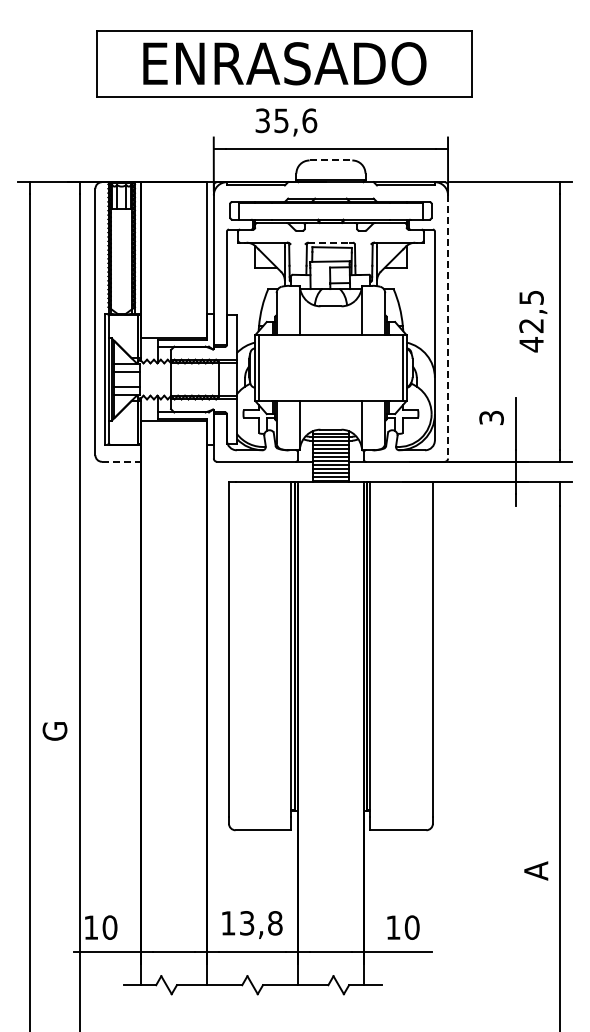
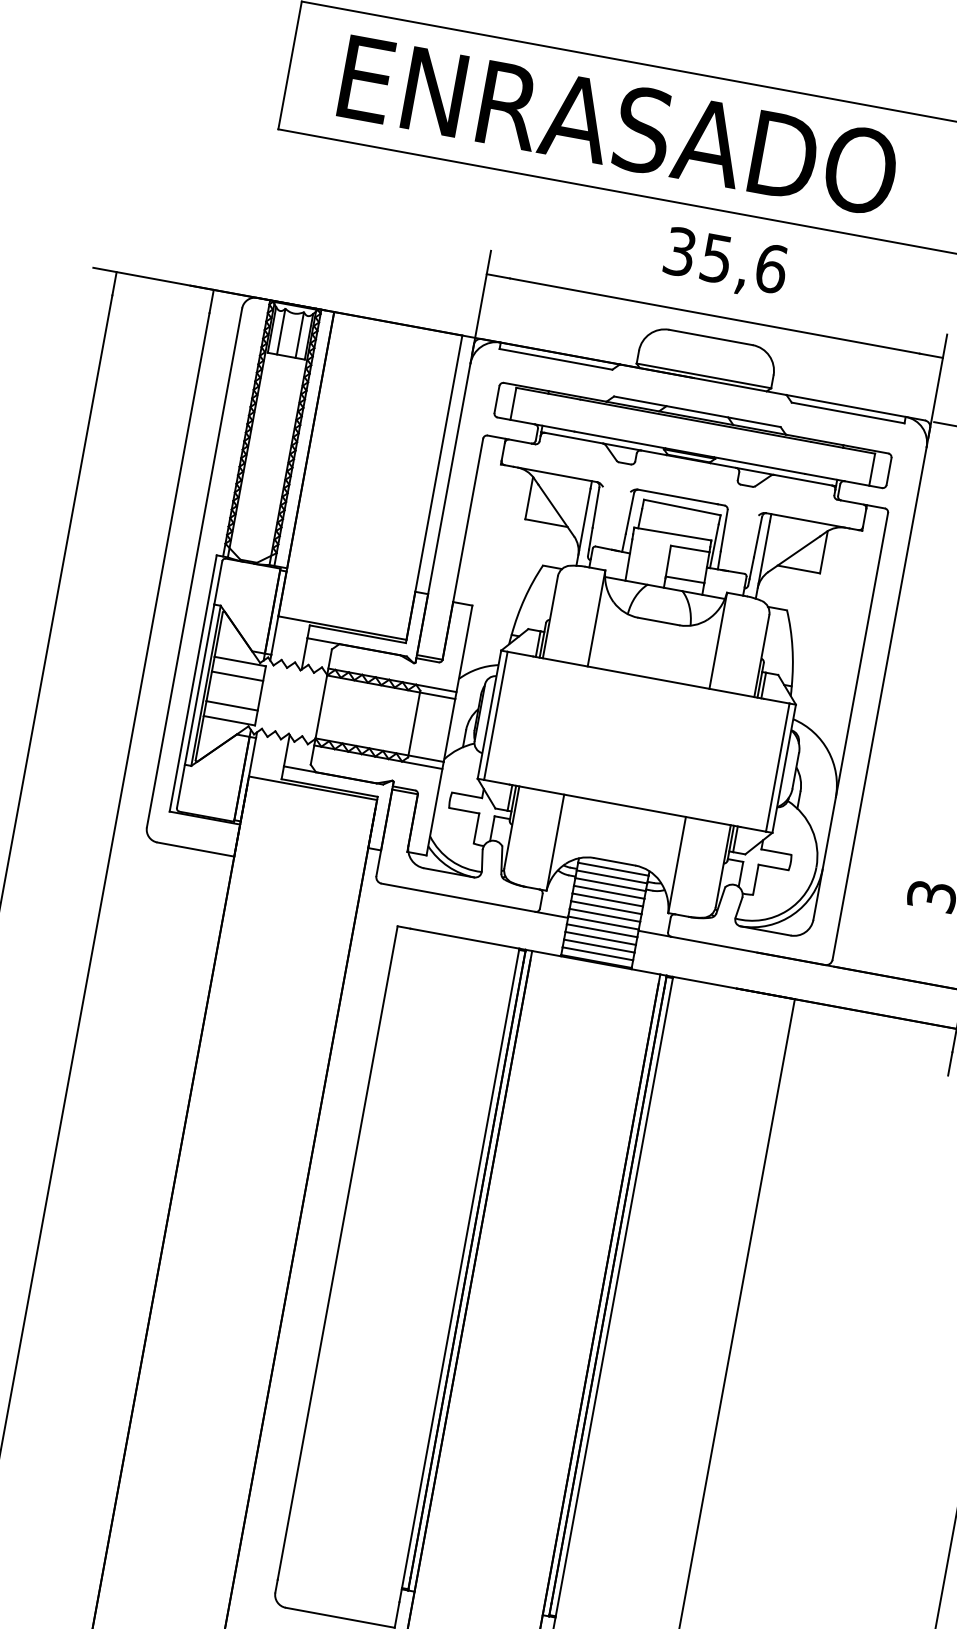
text: (284, 63) -> (618, 125), moved
text: (286, 122) -> (725, 263), moved
line: (331, 160) -> (712, 337), dashed -> solid
line: (328, 242) -> (676, 496), dashed -> solid
line: (448, 326) -> (880, 702), dashed -> solid
line: (121, 461) -> (195, 848), dashed -> solid

